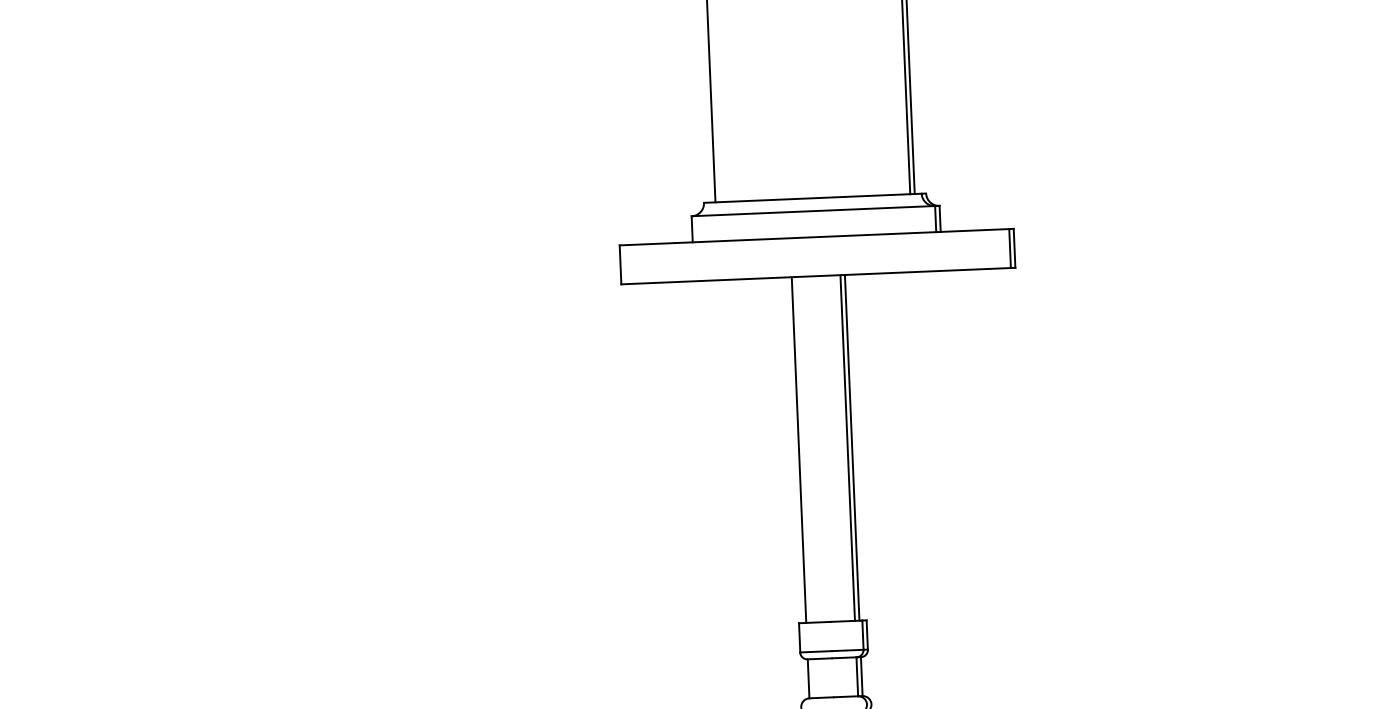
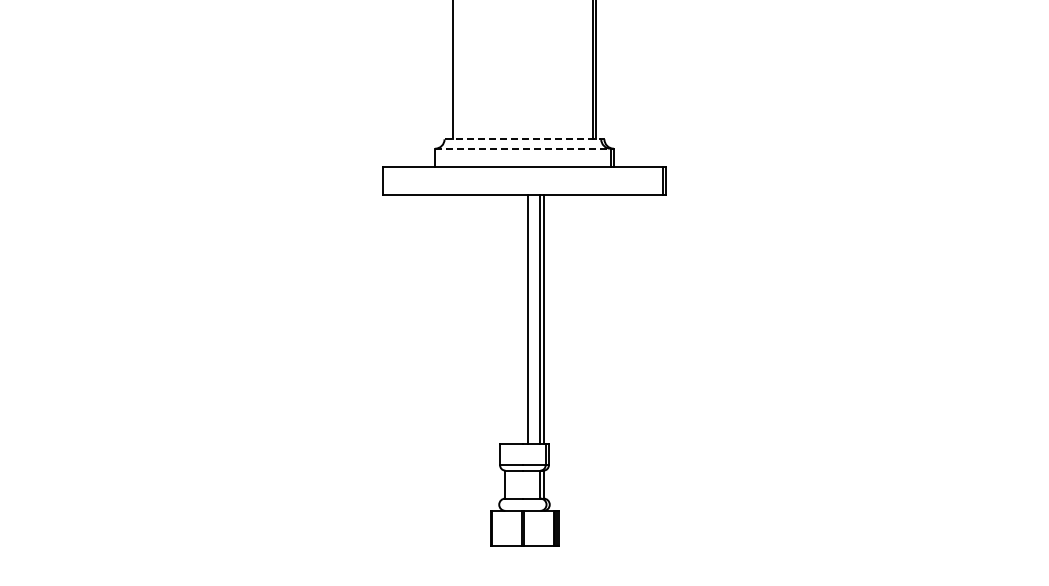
line: (813, 198) -> (523, 139), solid -> dashed
line: (812, 210) -> (522, 148), solid -> dashed
line: (799, 449) -> (528, 319), moved

